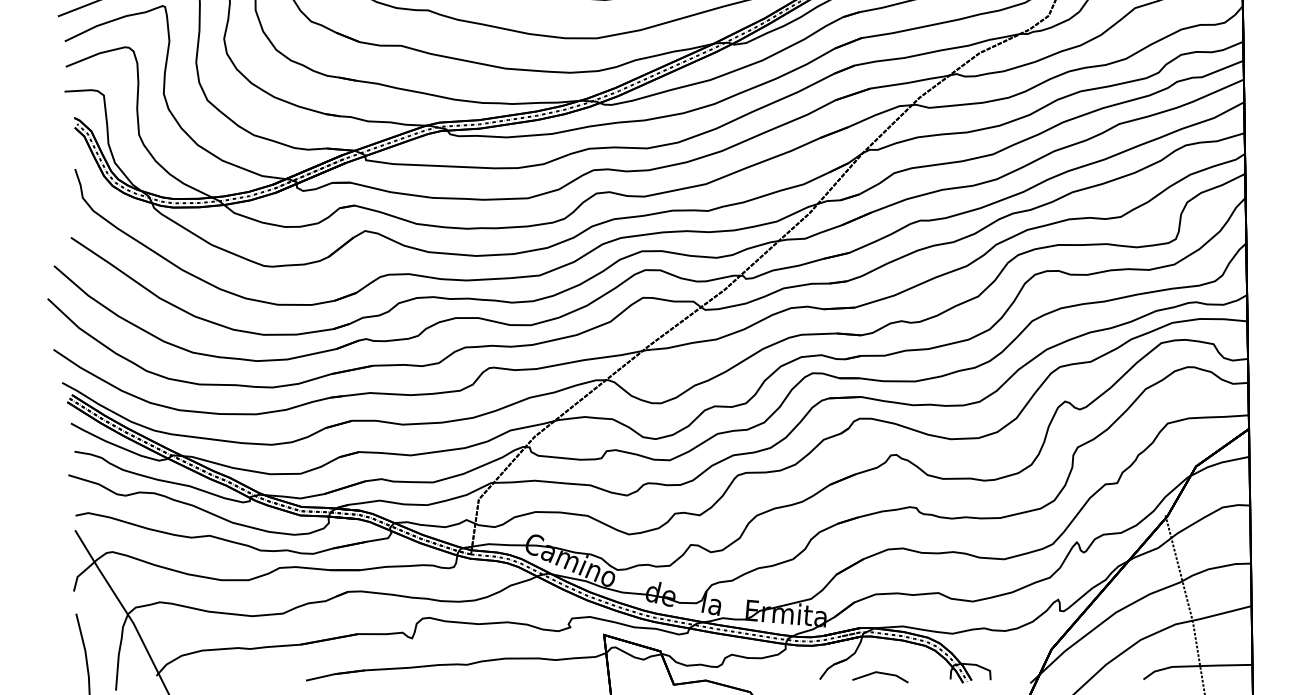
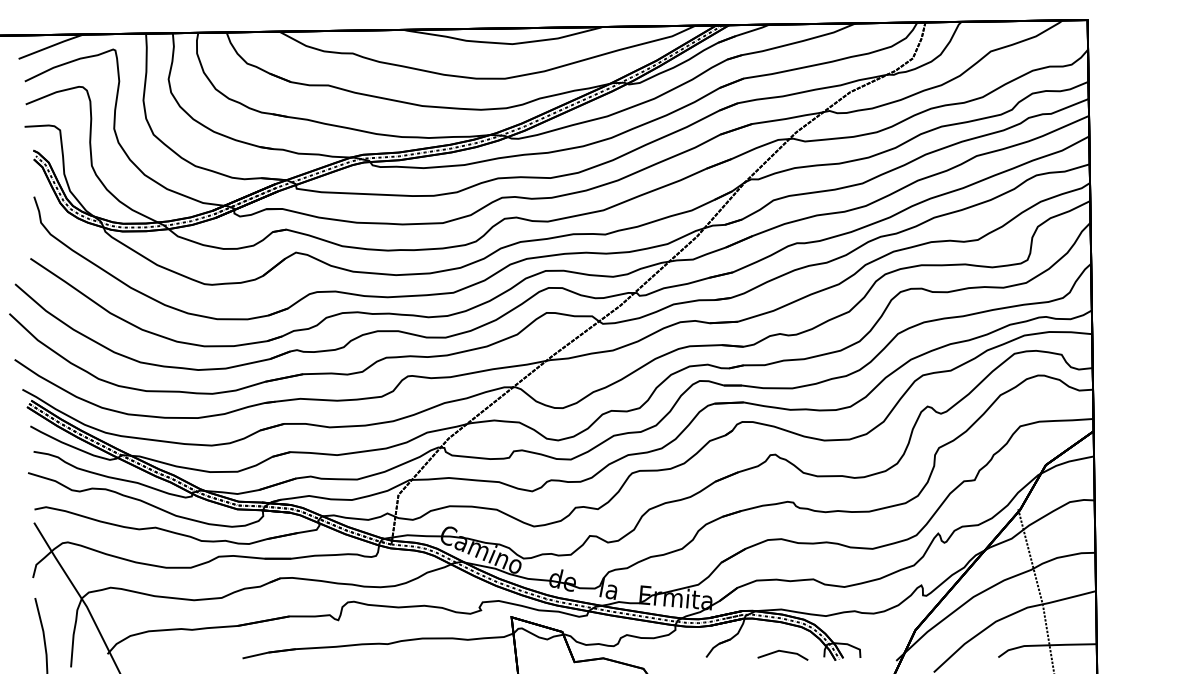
line: (879, 674) -> (782, 652), moved

